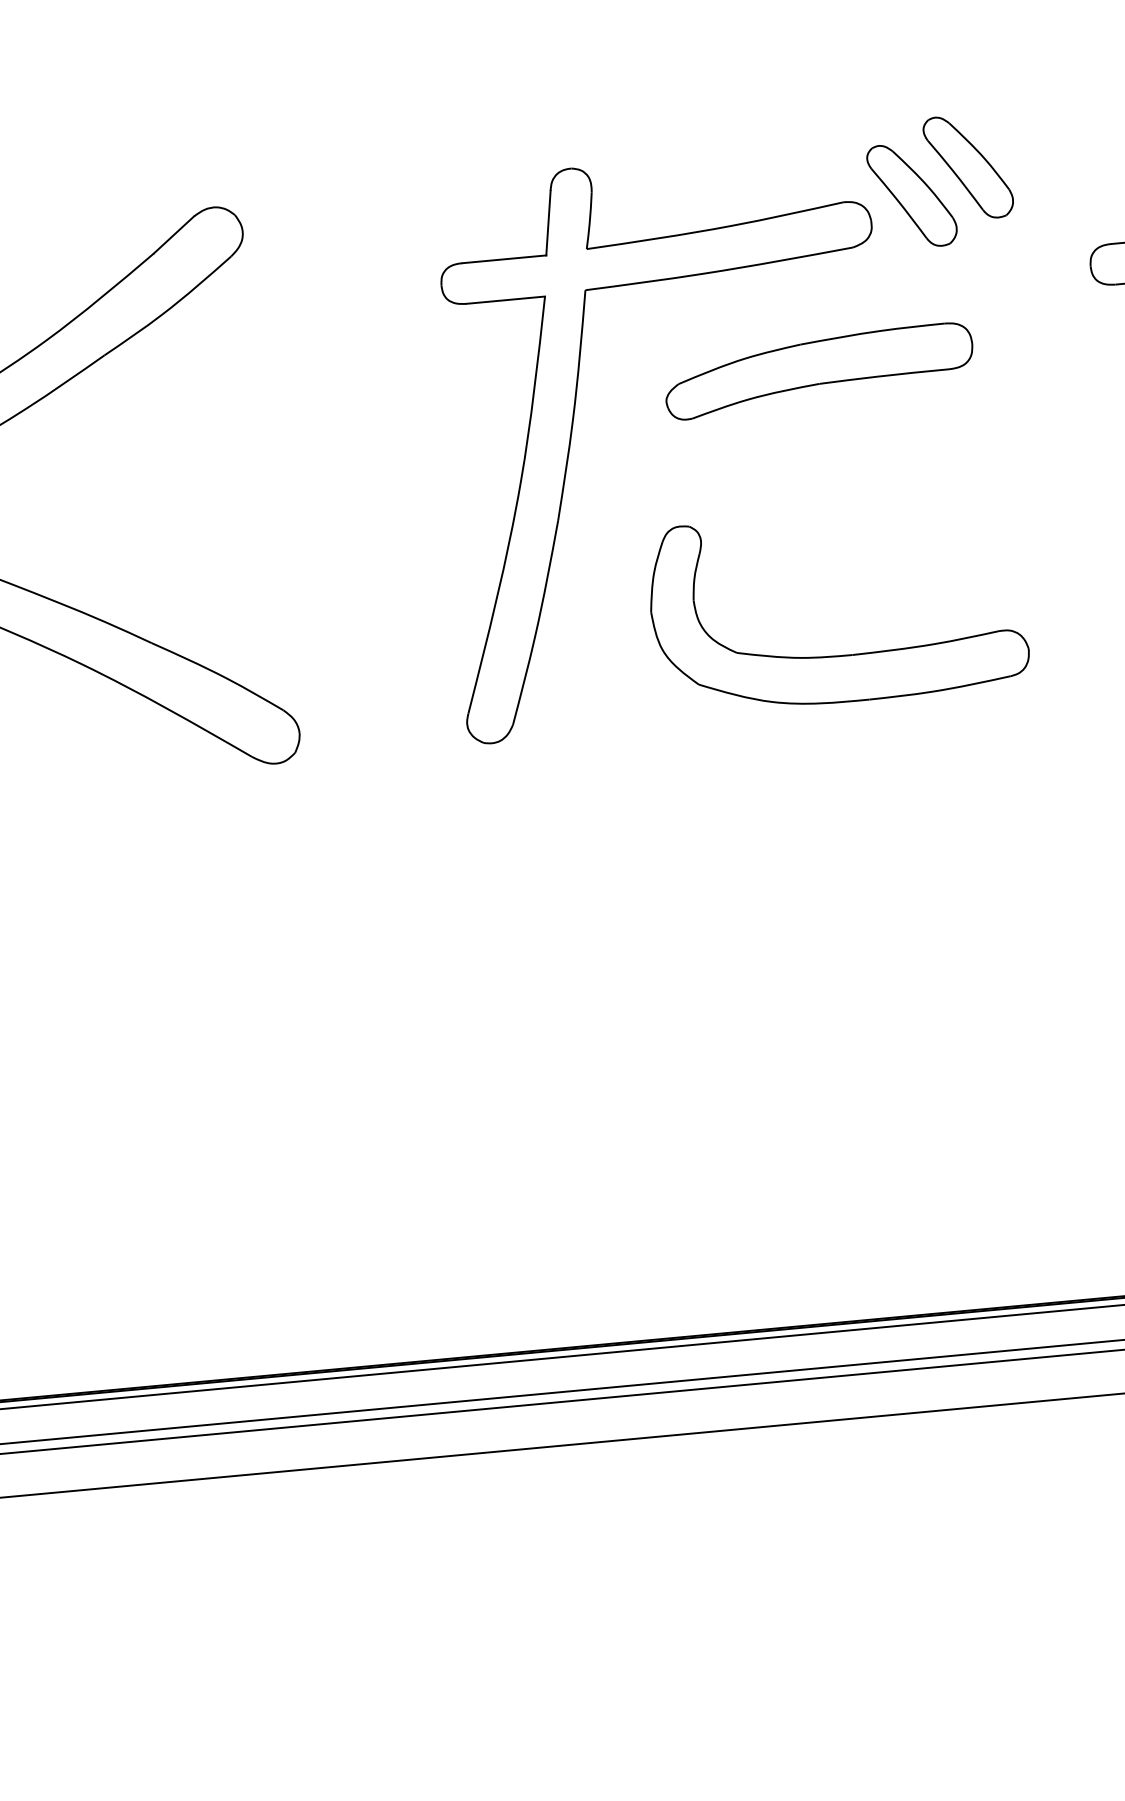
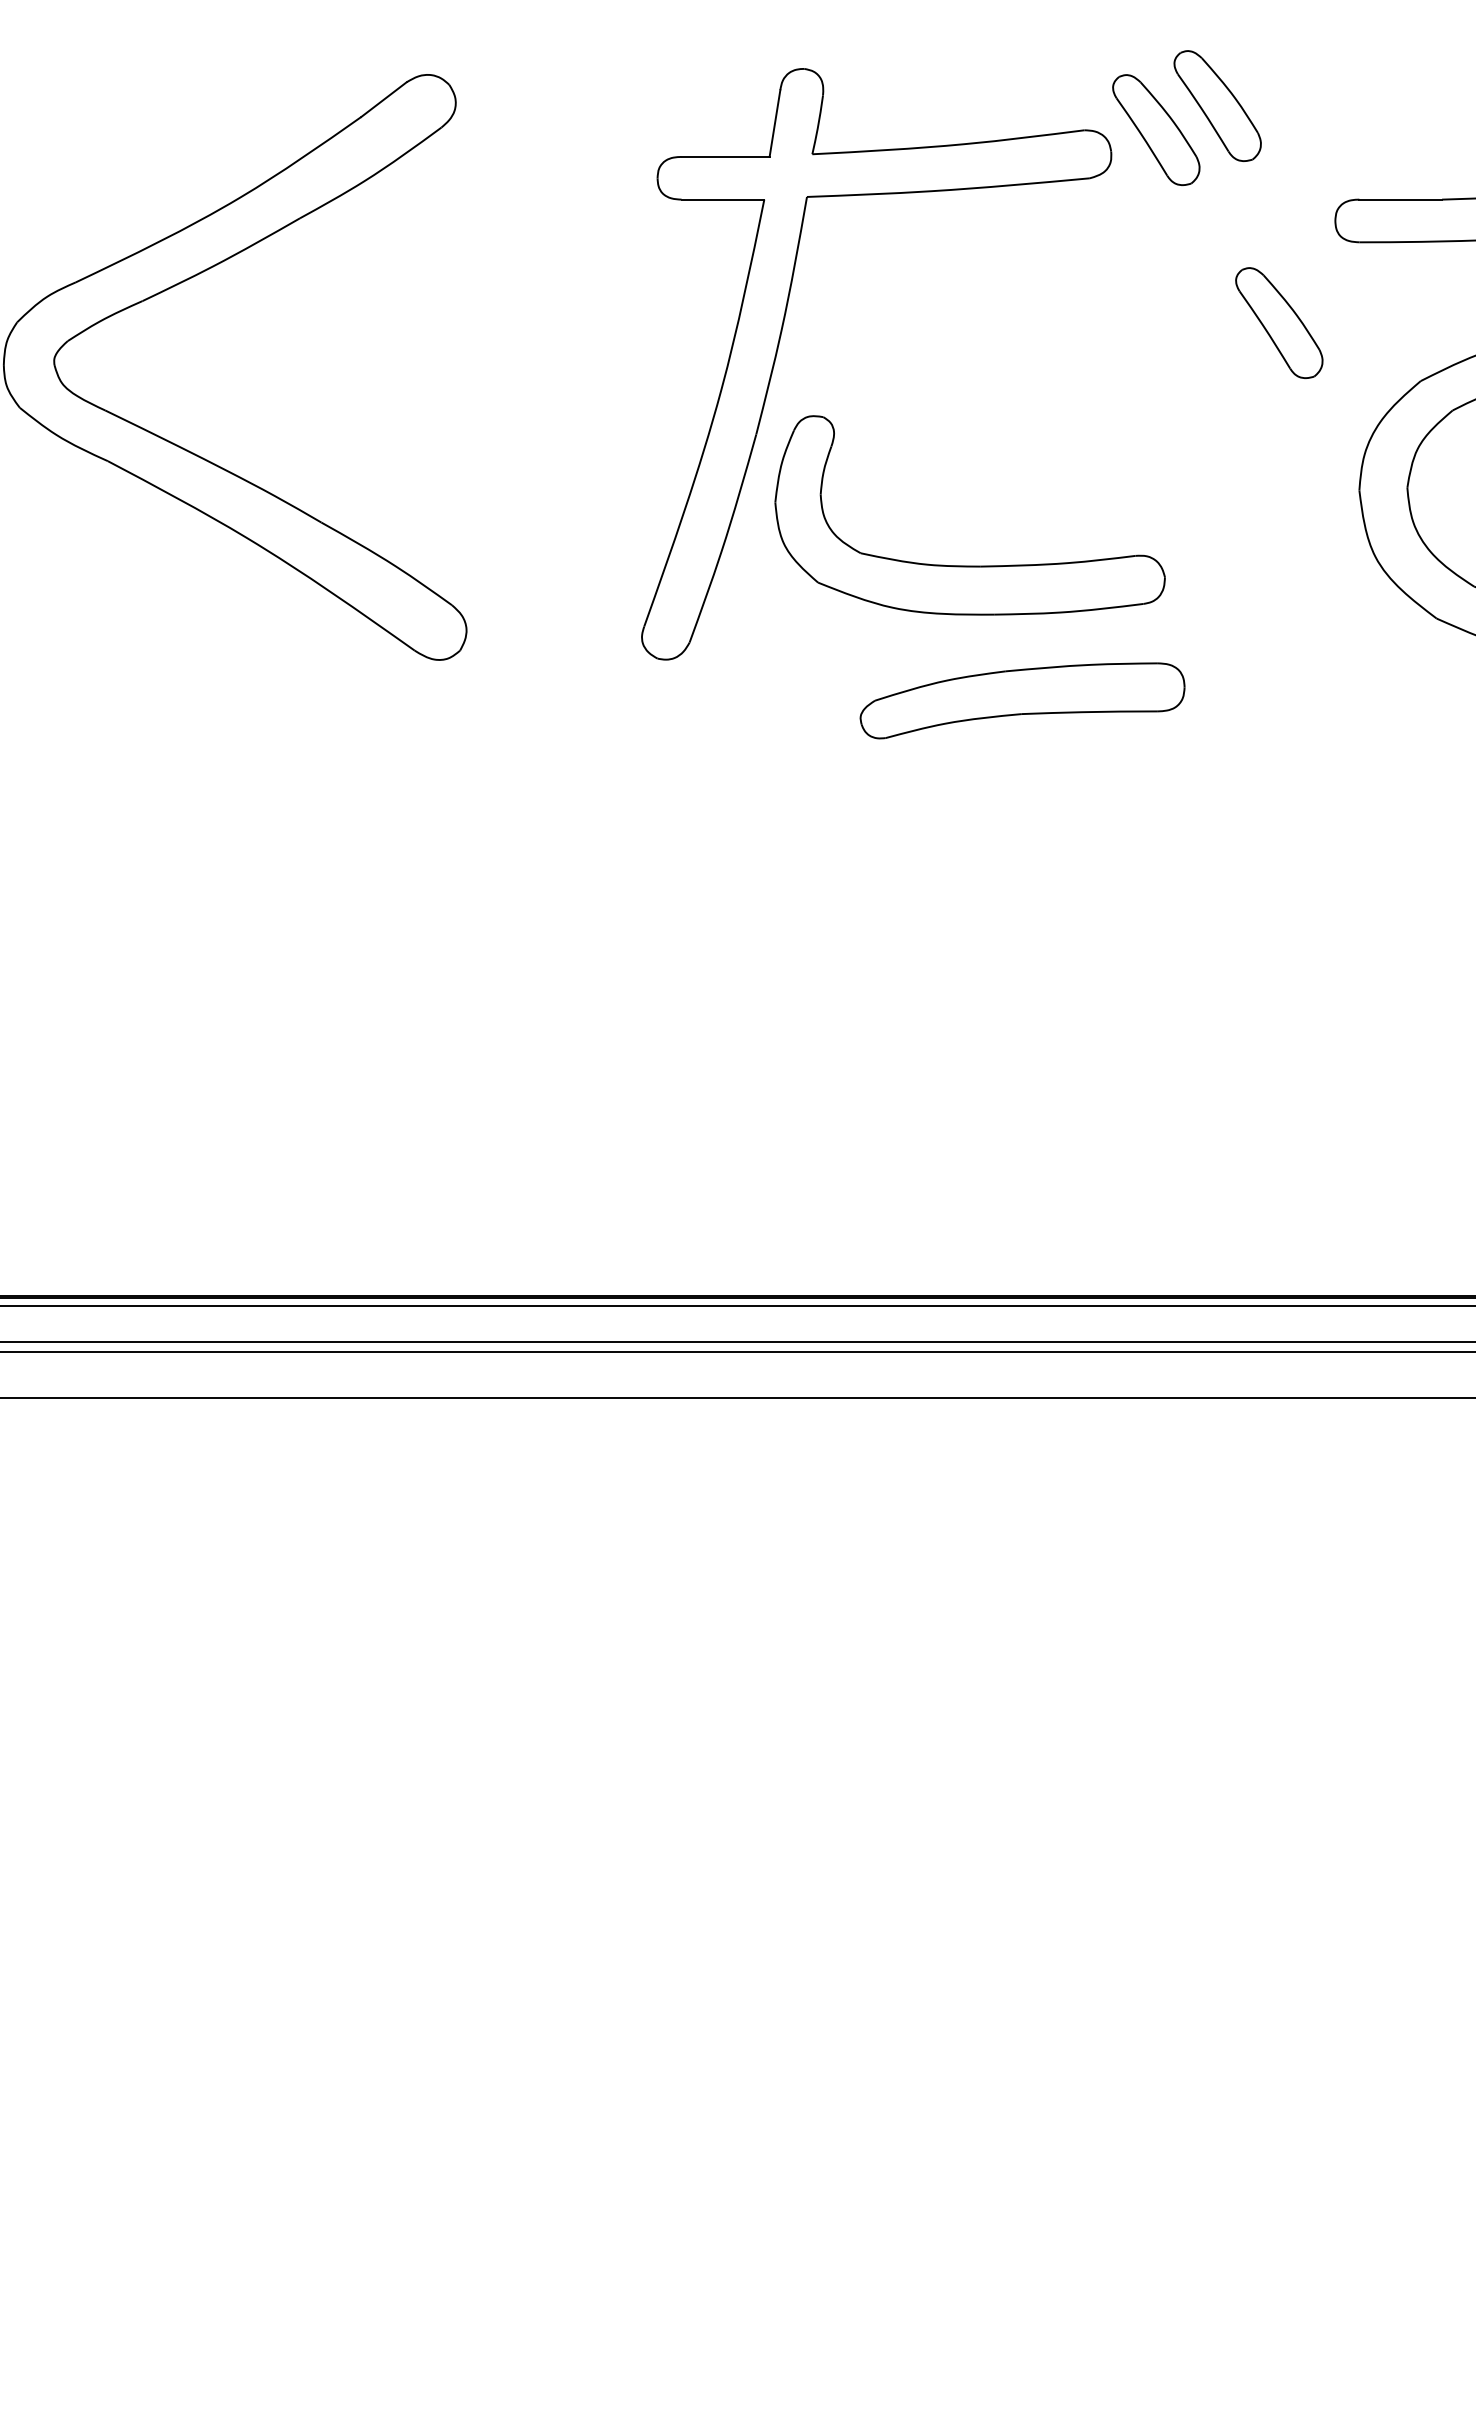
part: (1046, 368) -> (1279, 322), added
part: (819, 370) -> (1022, 700), moved
part: (841, 654) -> (969, 565), moved

